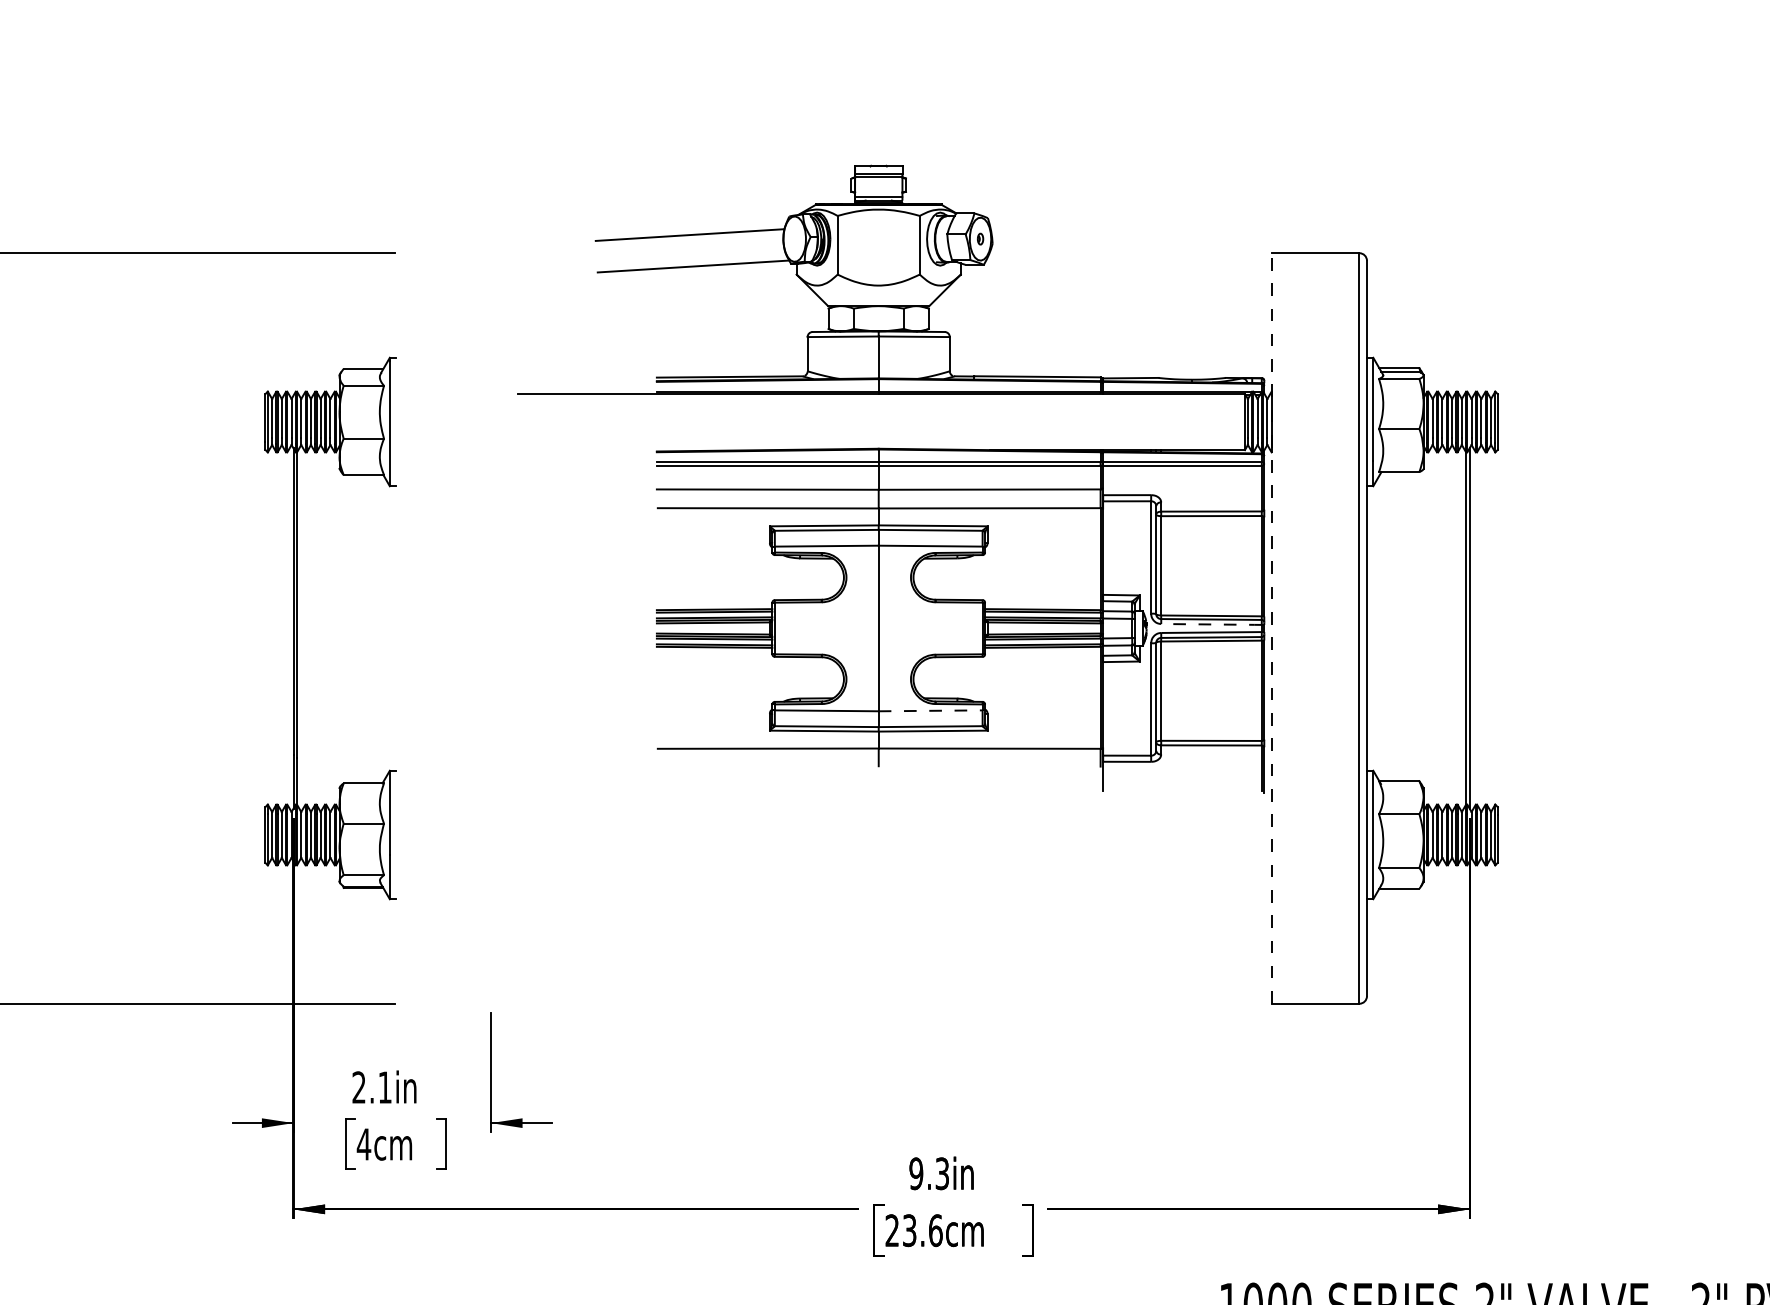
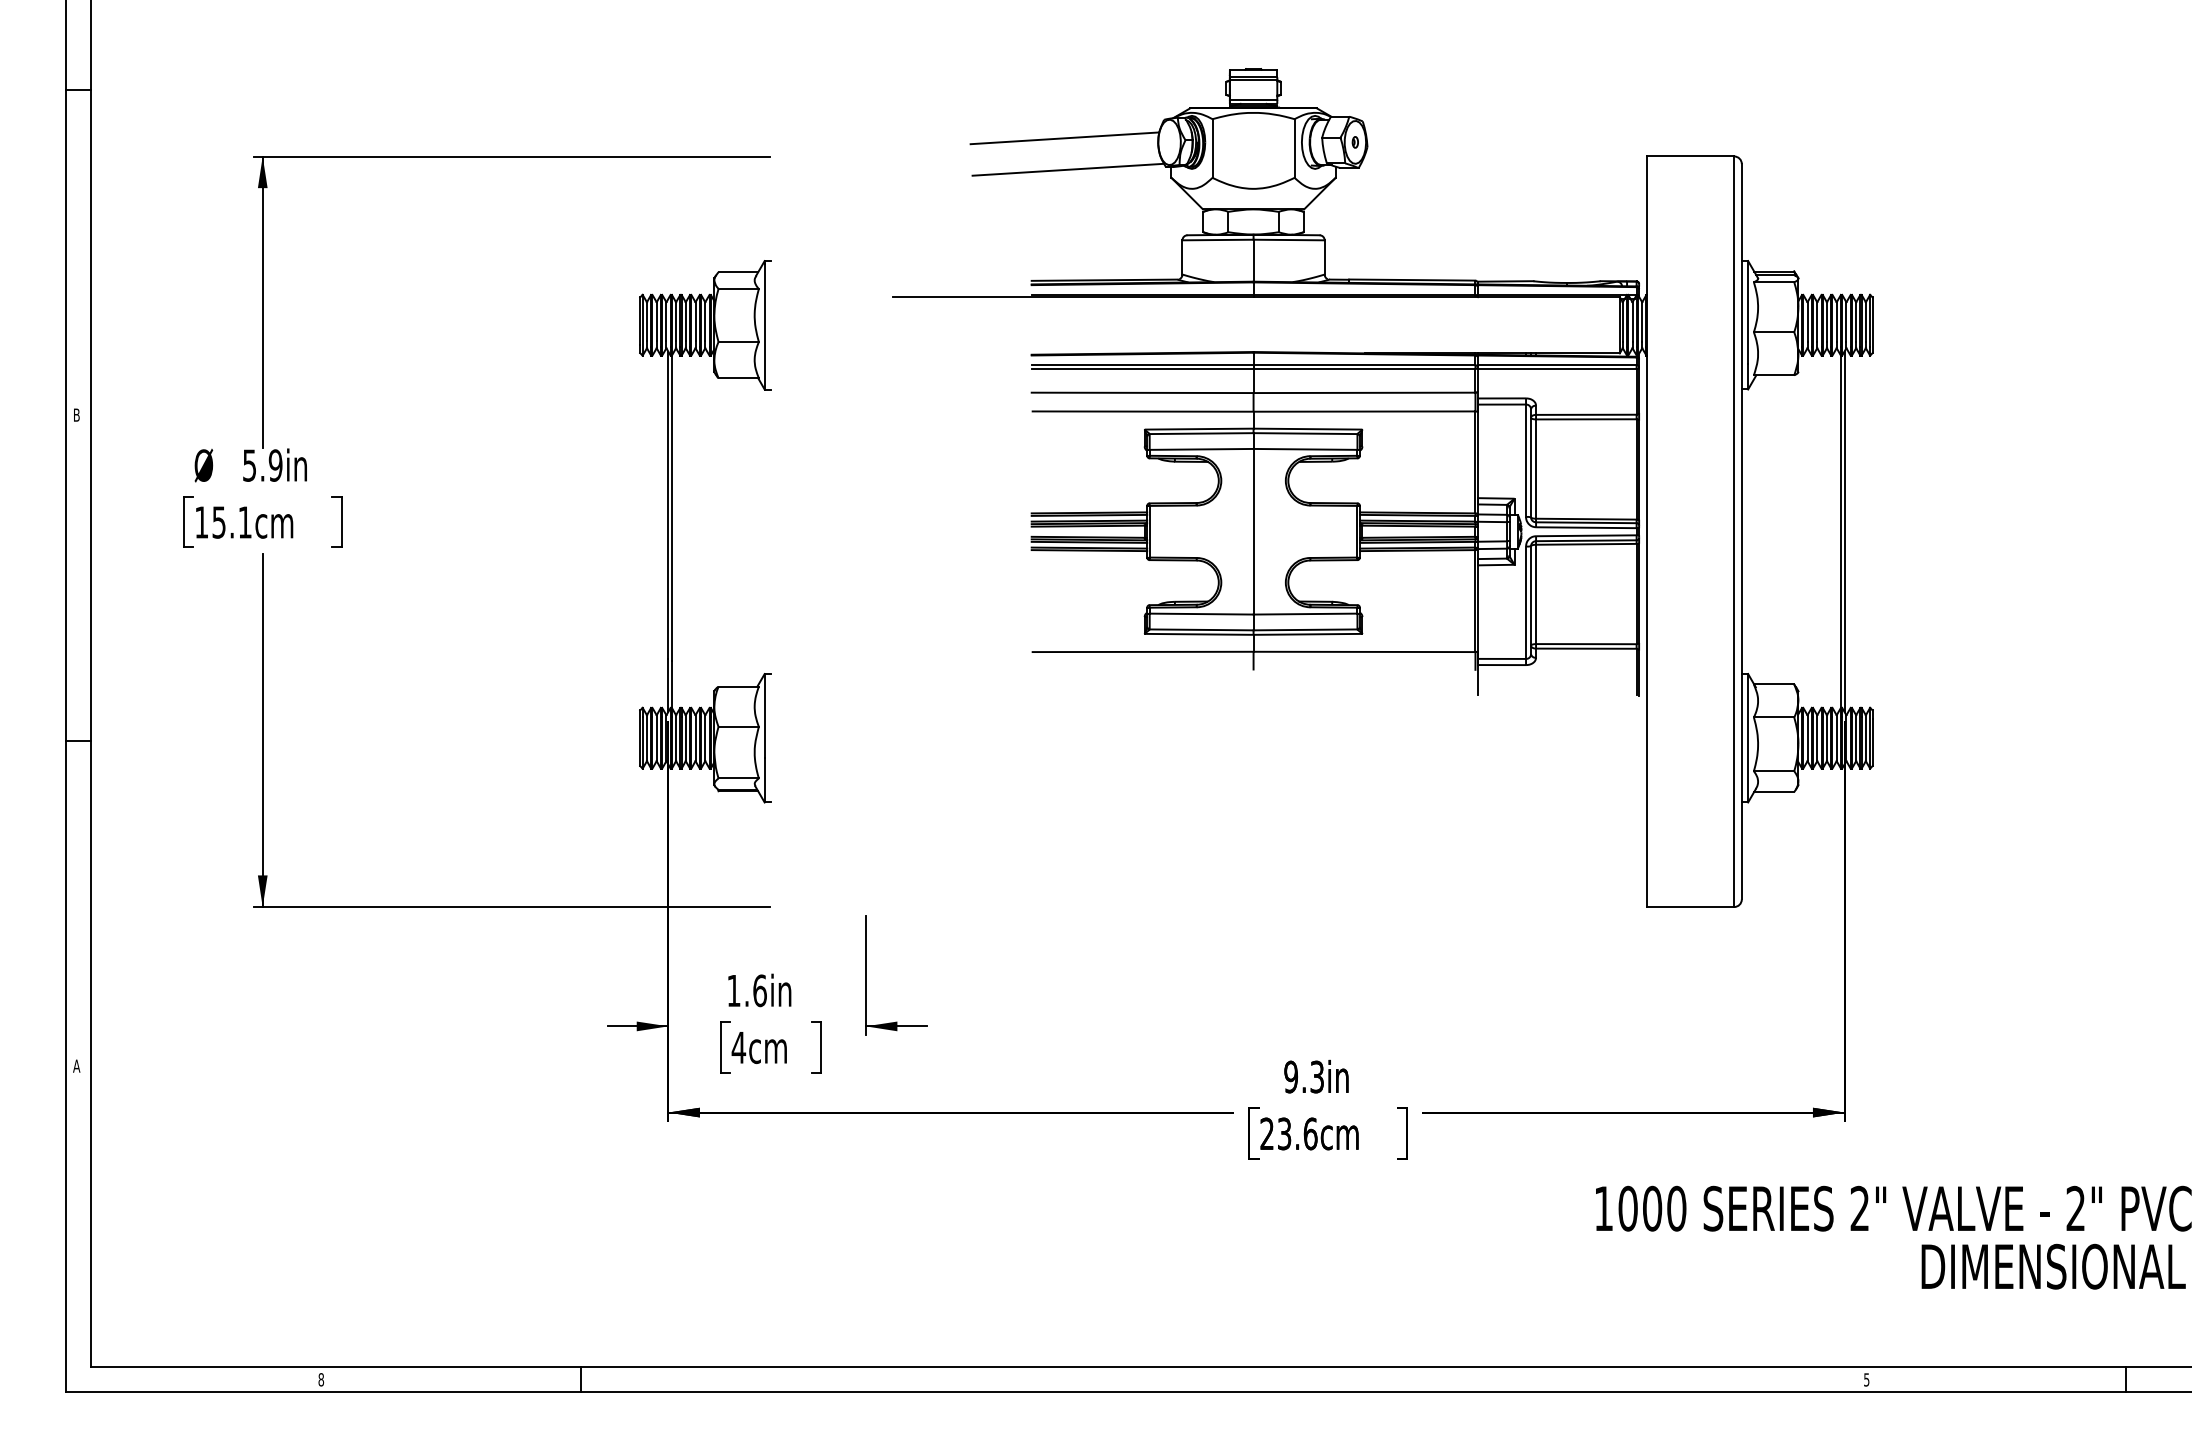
line: (1212, 624) -> (1587, 527), dashed -> solid
line: (1272, 628) -> (1647, 531), dashed -> solid
line: (930, 711) -> (1305, 614), dashed -> solid
text: (371, 1087) -> (746, 990), 2.1in -> 1.6in

